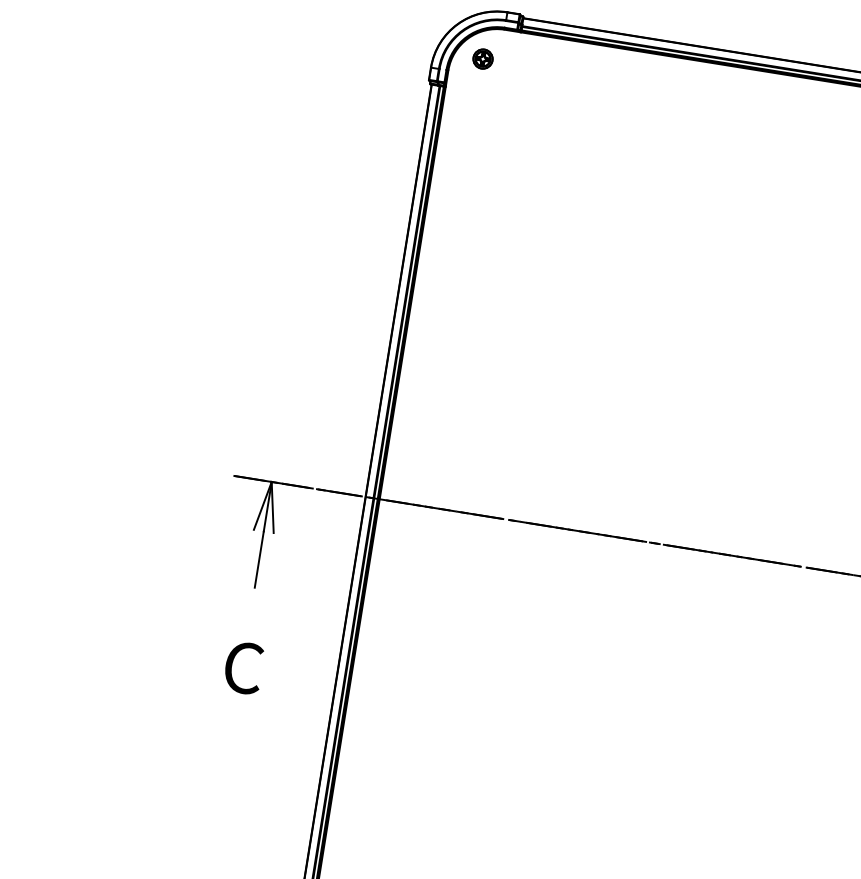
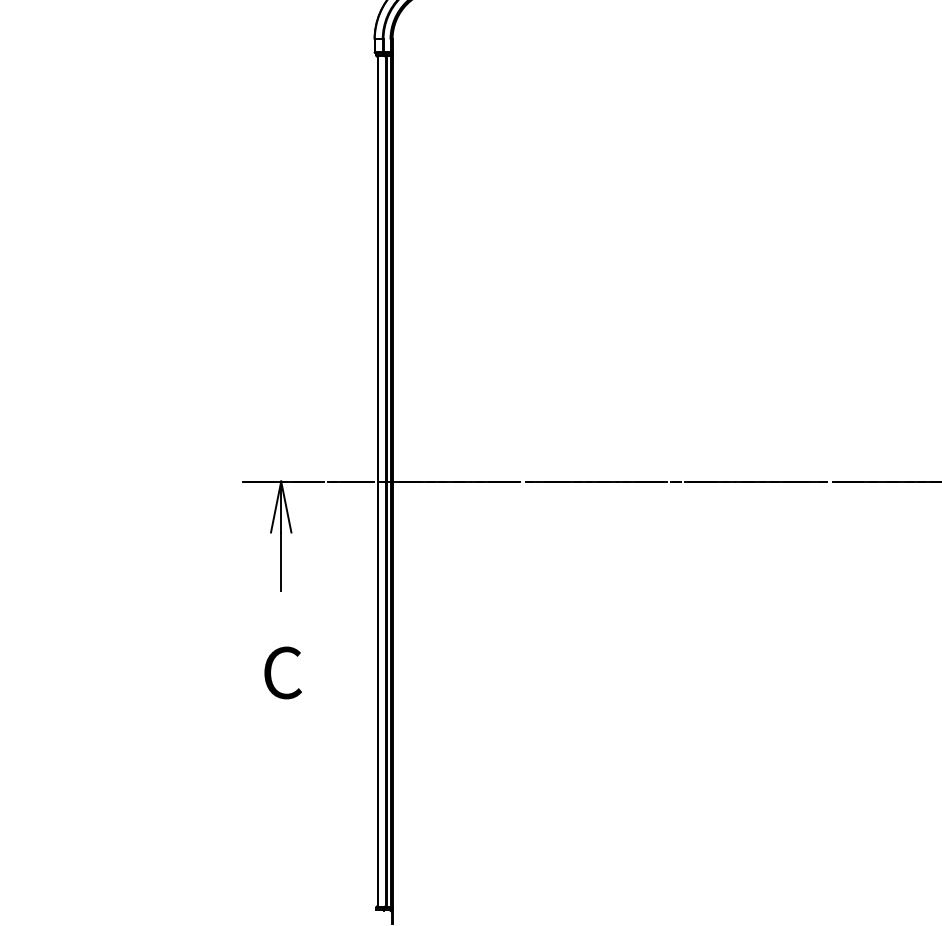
part: (483, 59) -> (425, 22), removed

